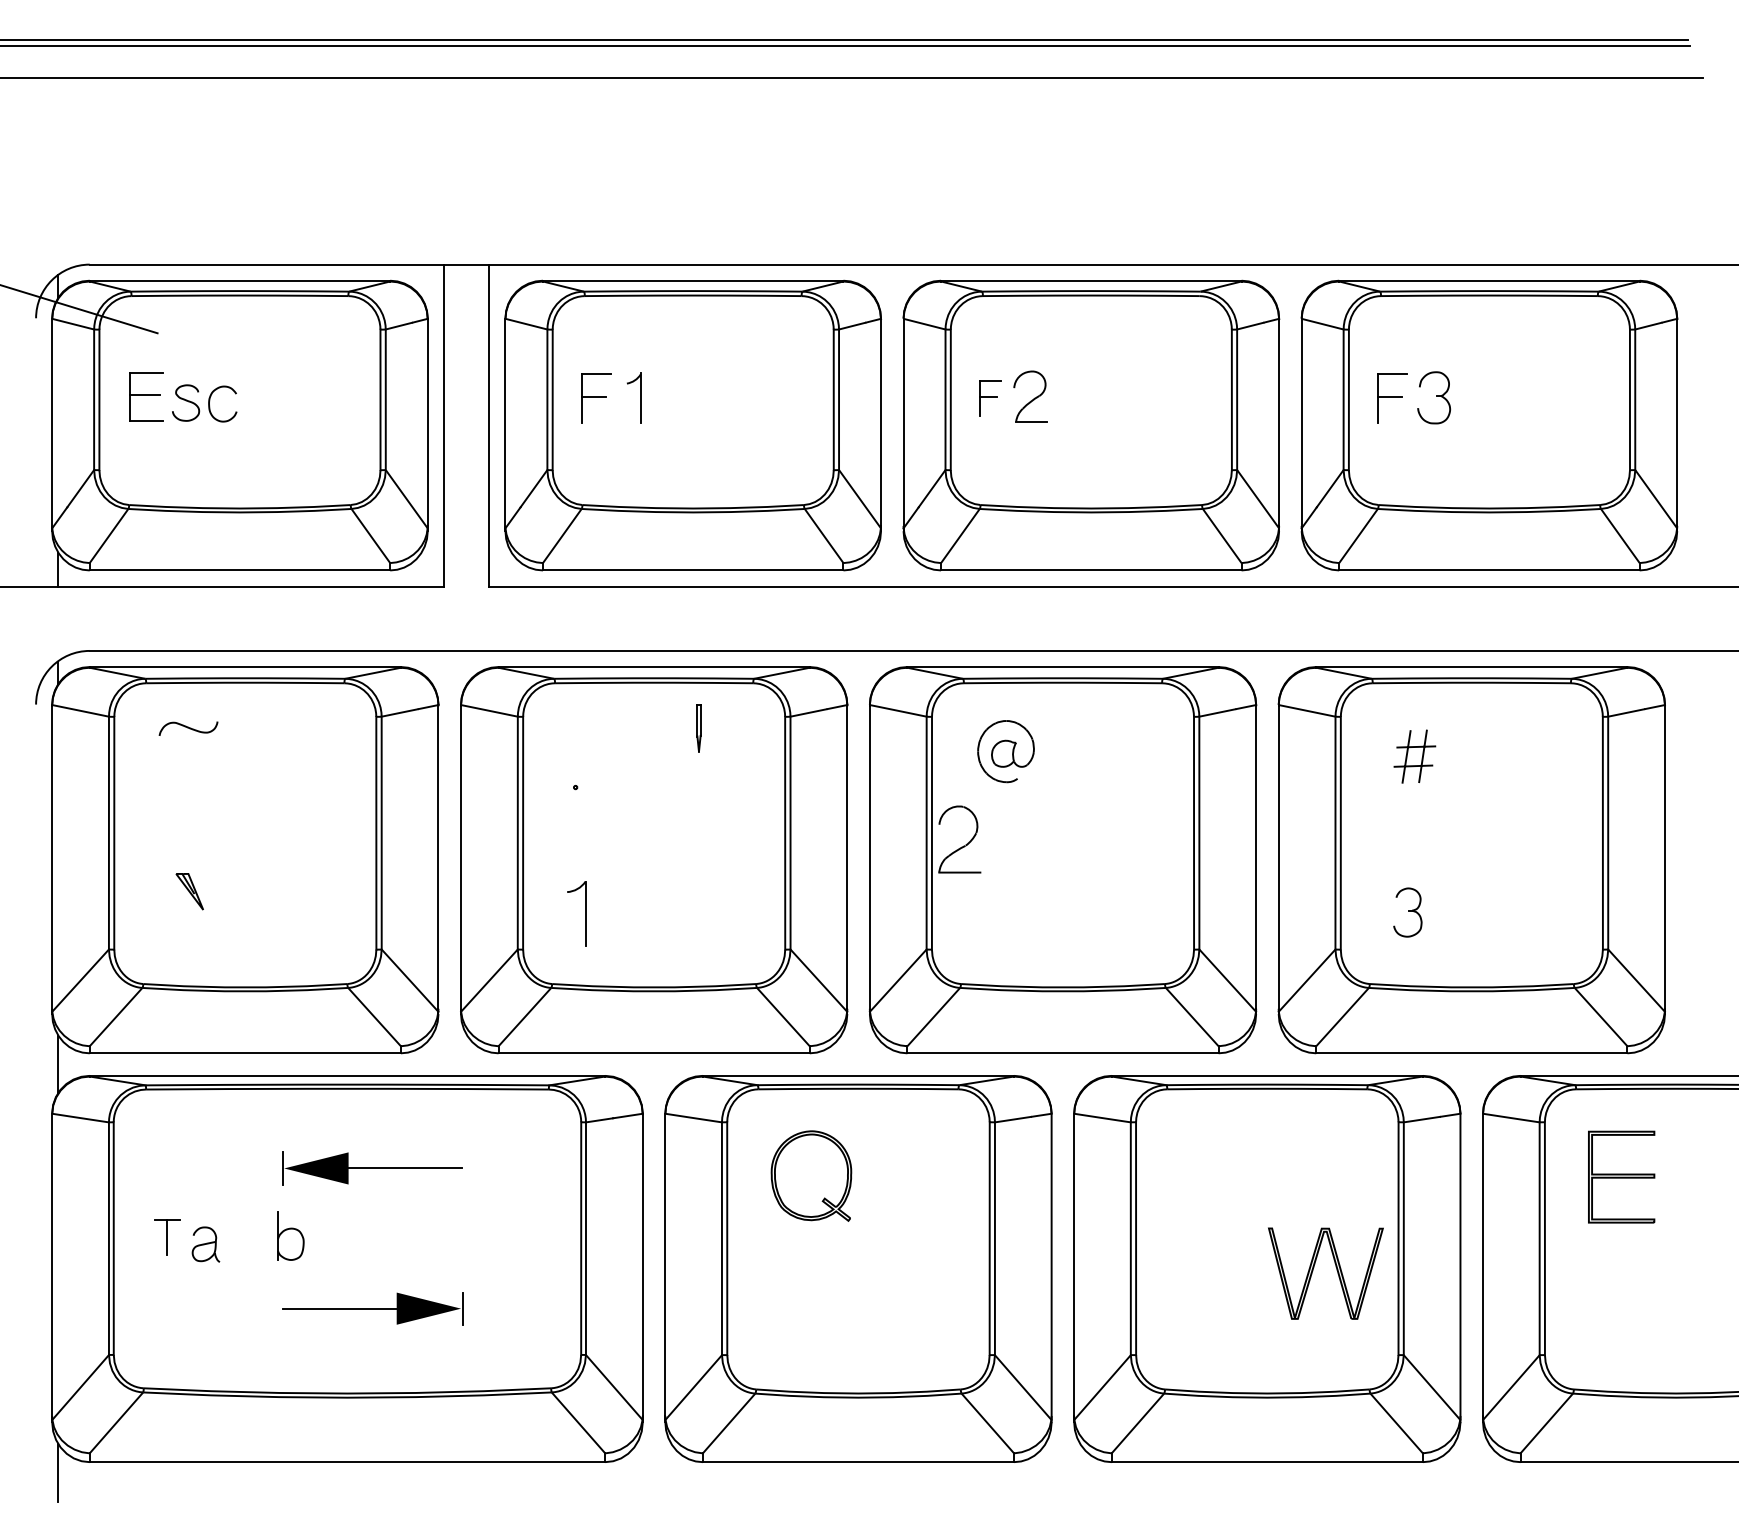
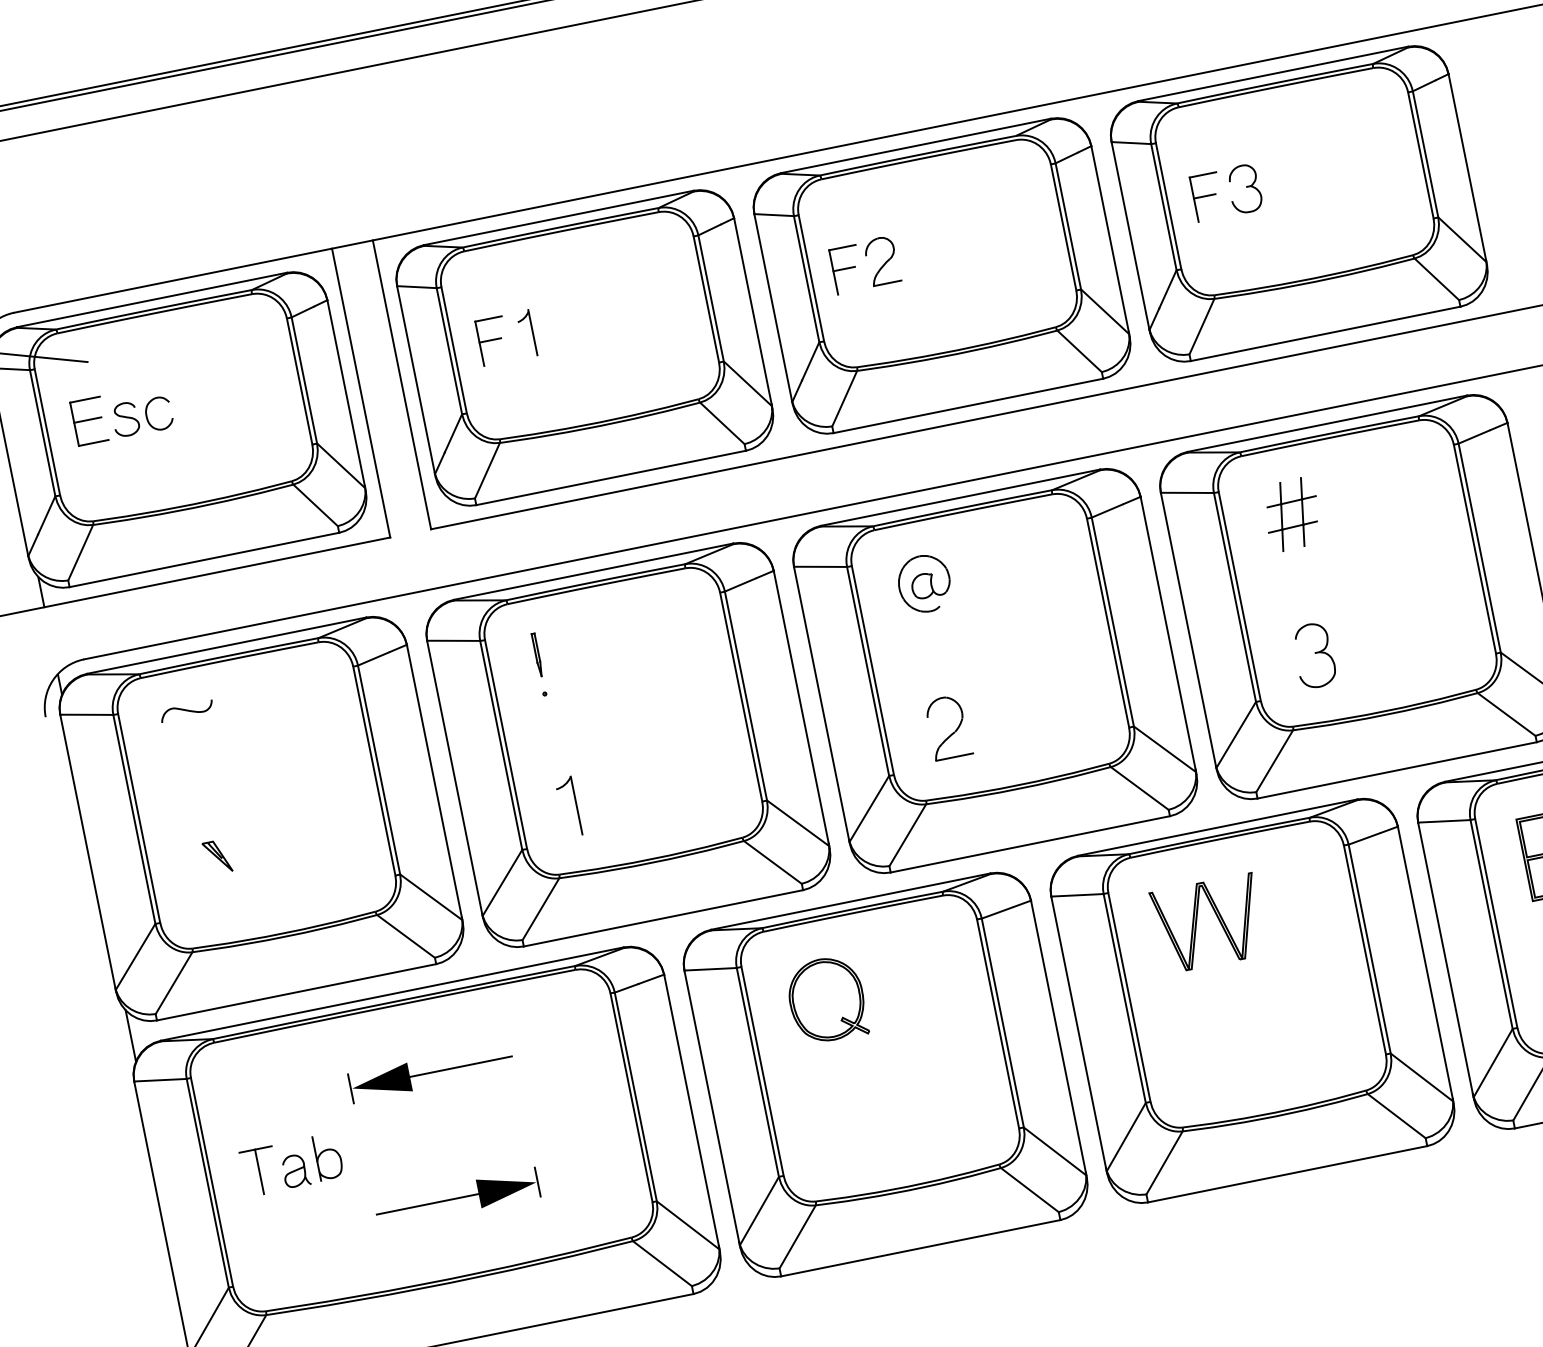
part: (990, 398) -> (846, 269), size x1.43
part: (698, 728) -> (536, 655), moved
part: (1414, 756) -> (1292, 514), size x1.43
part: (963, 845) -> (953, 732), moved
part: (1407, 912) -> (1313, 655), size x1.43
part: (290, 1235) -> (327, 1156), moved
part: (167, 1237) -> (260, 1171), size x1.43
part: (1336, 1270) -> (1217, 918), moved

